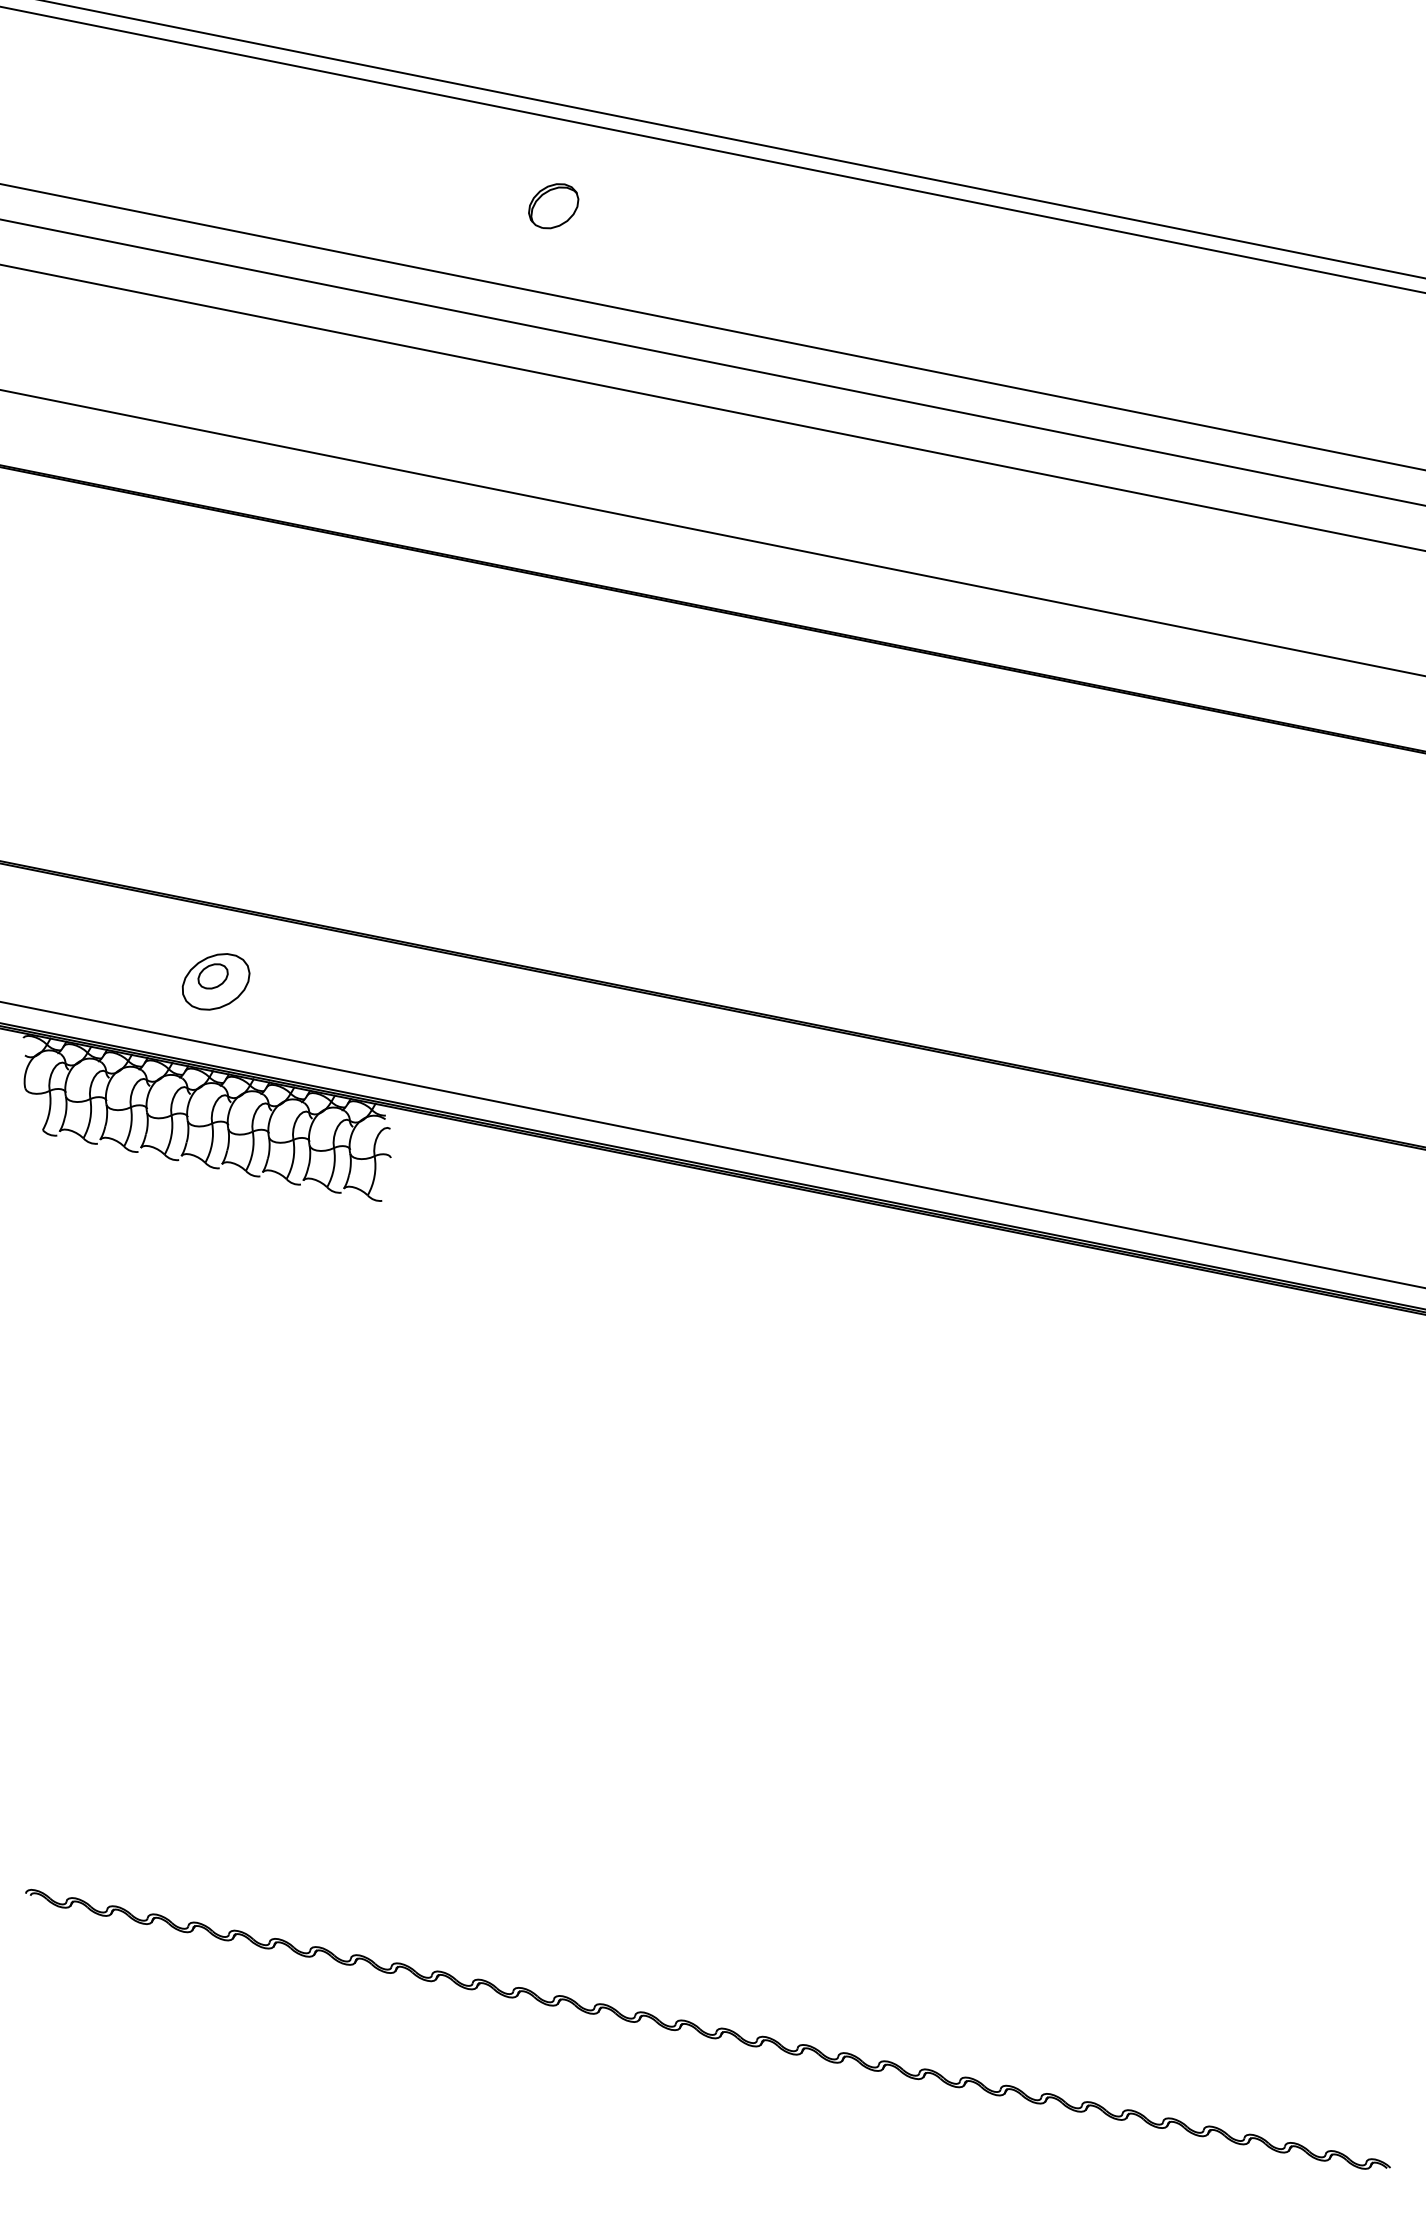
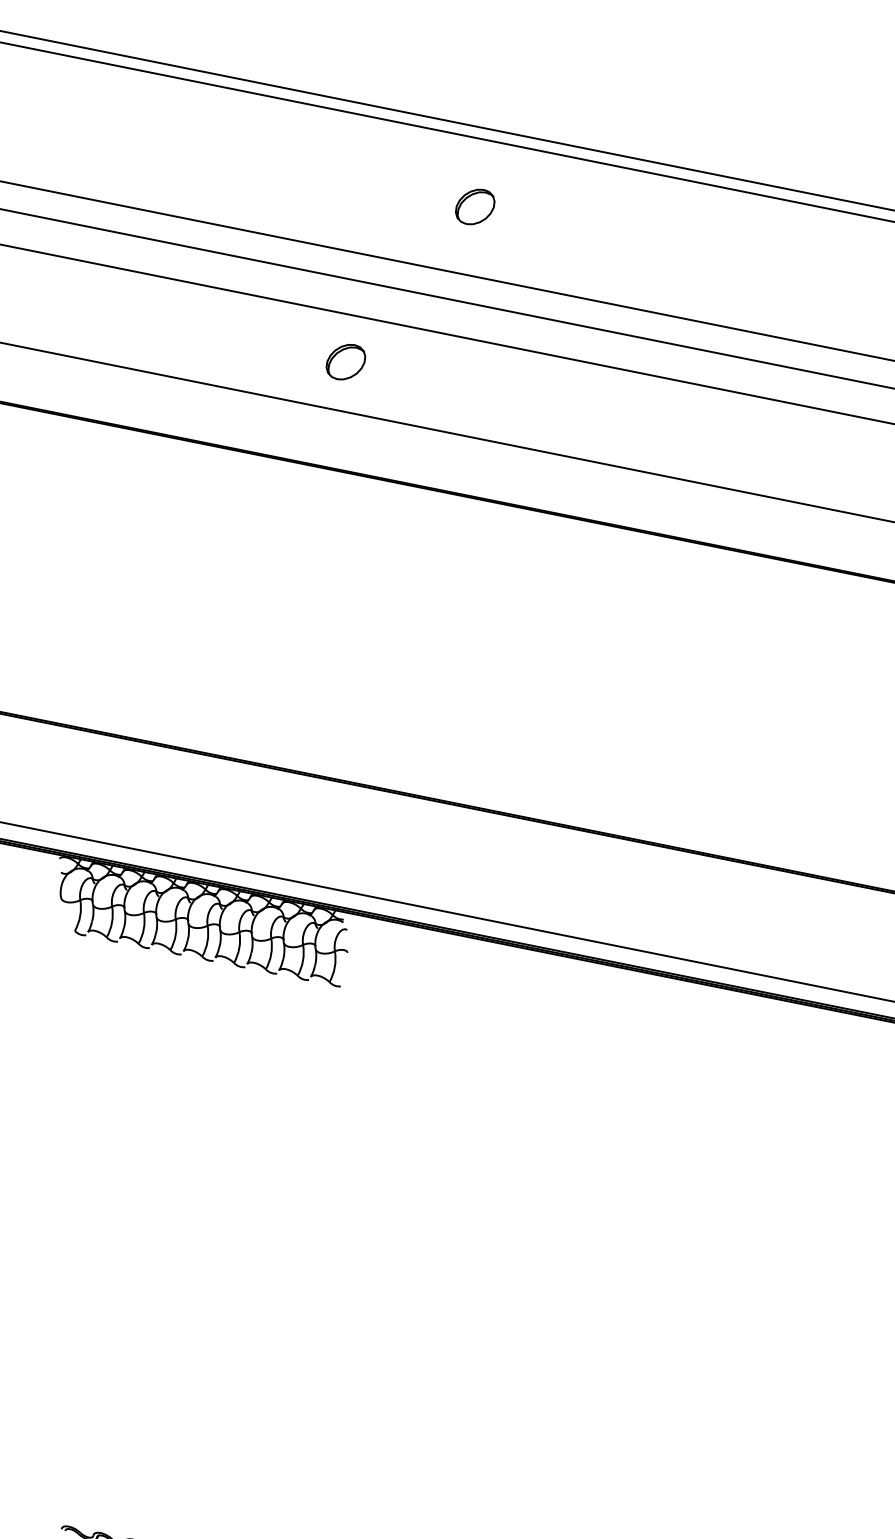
part: (388, 404) -> (345, 362), added
part: (215, 981) -> (210, 814), removed

